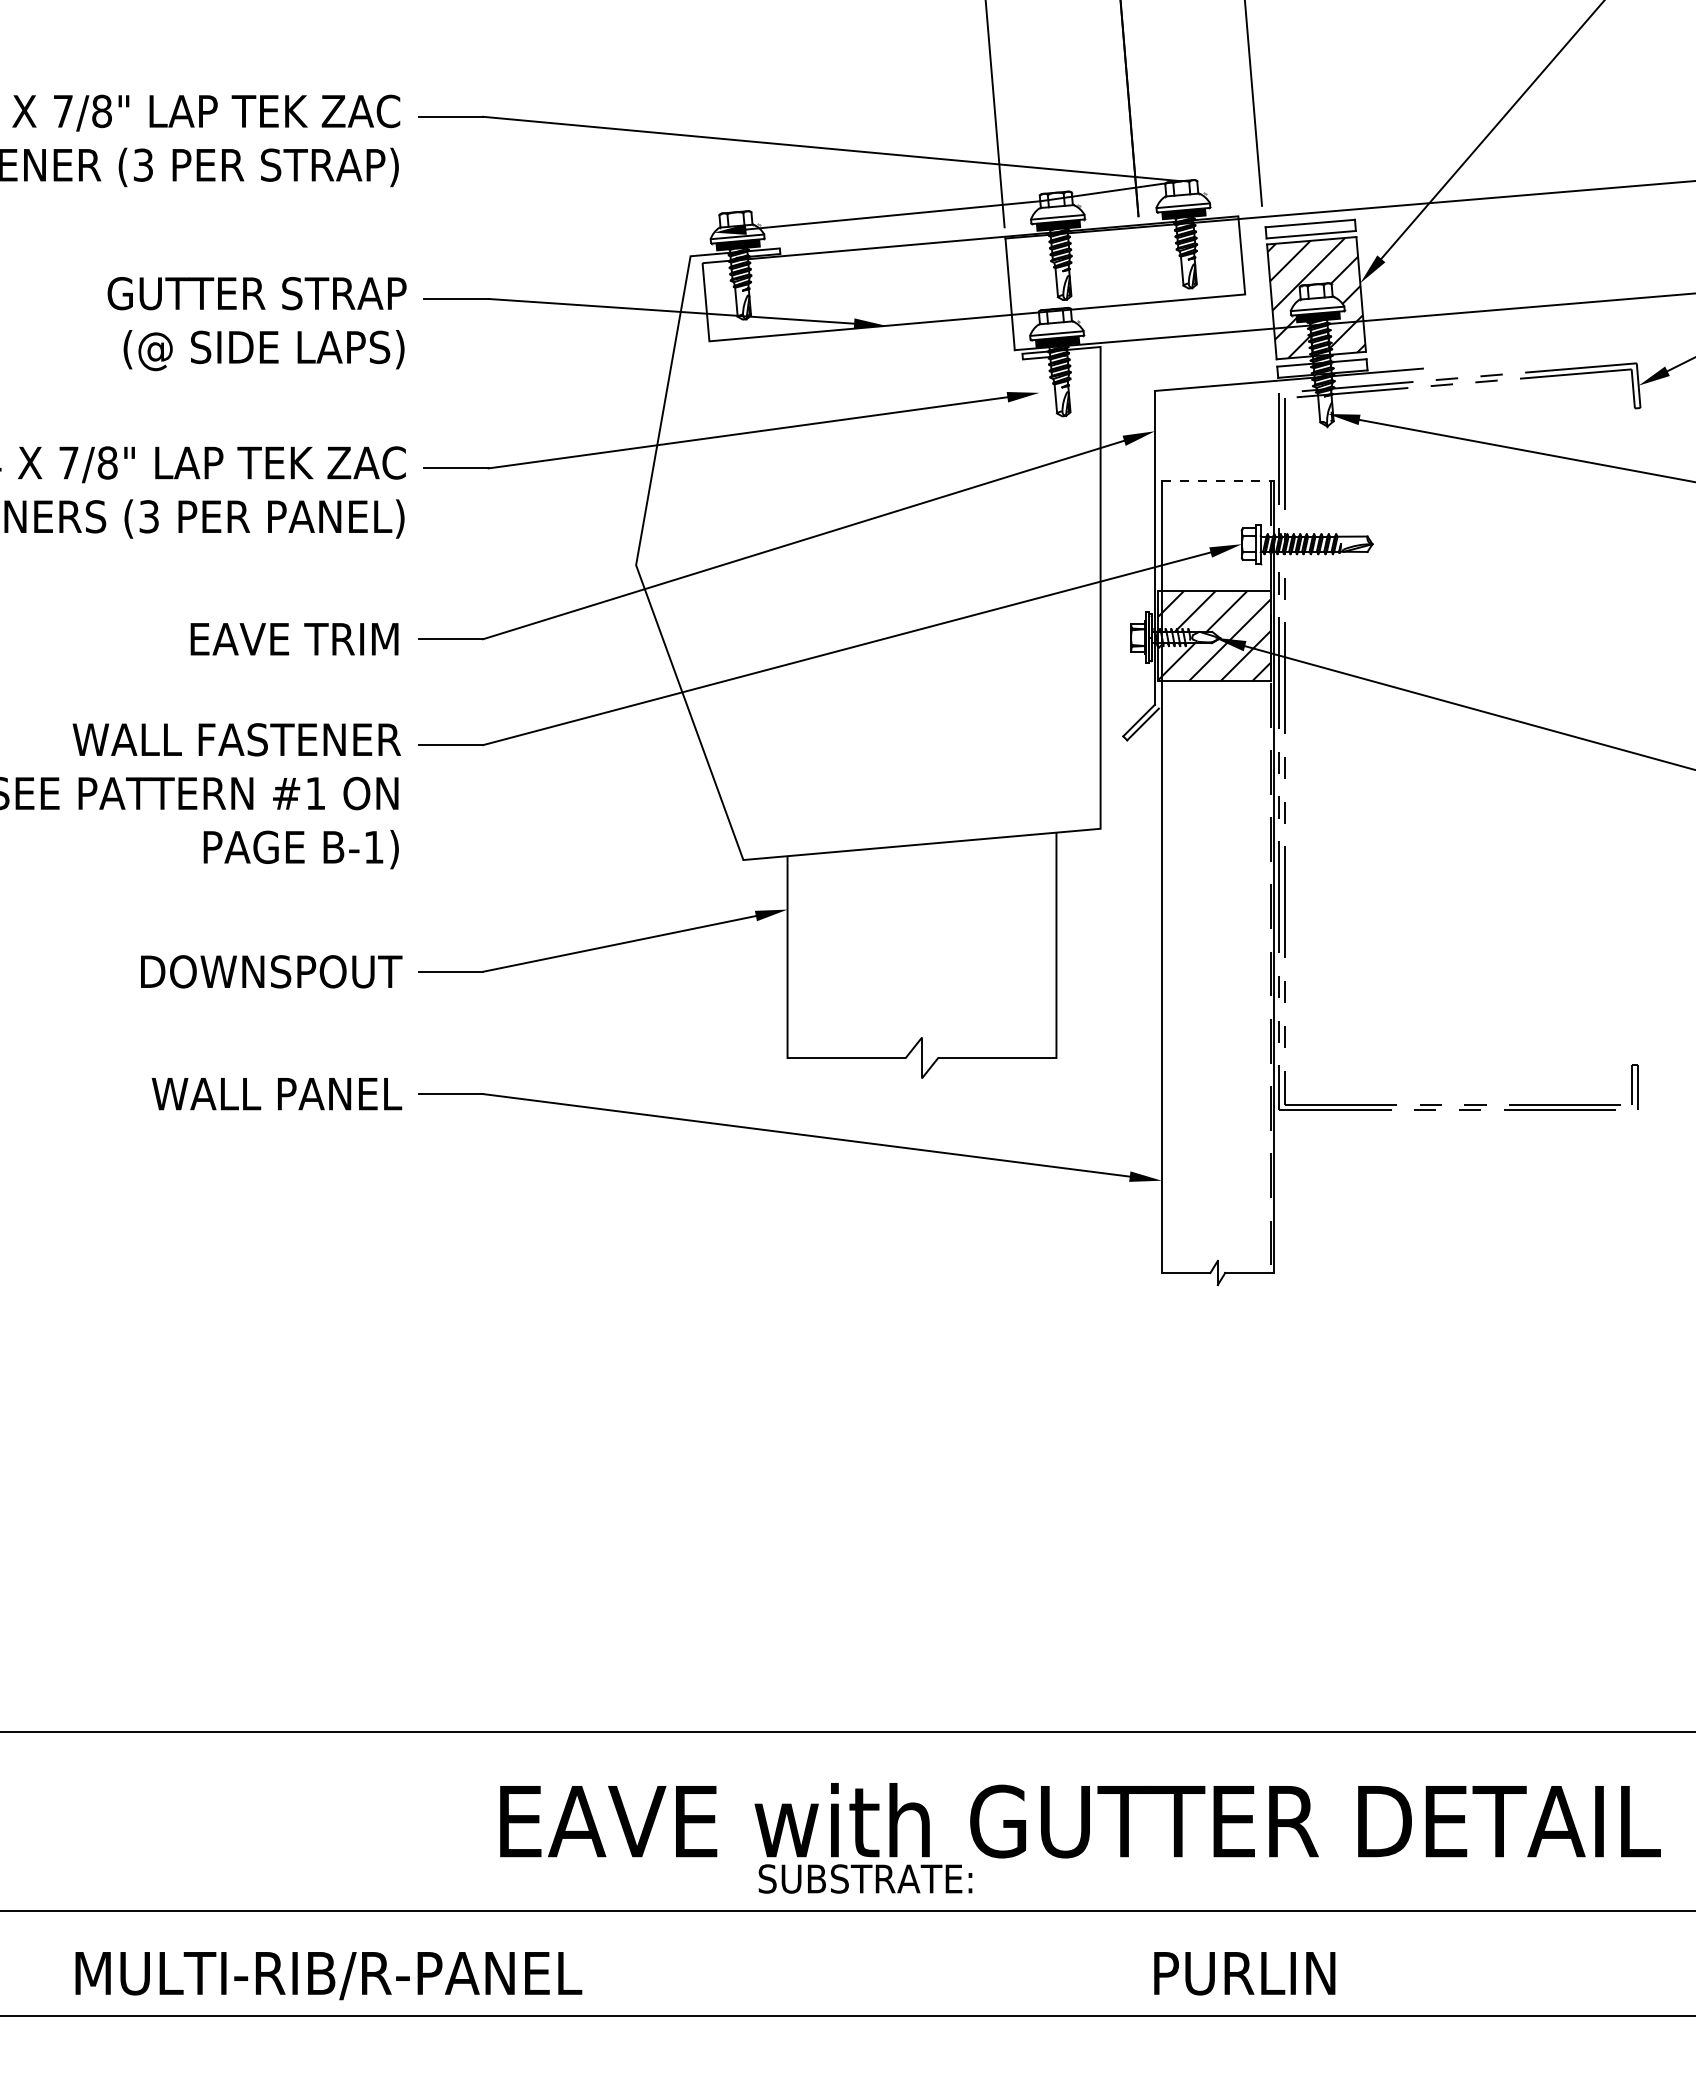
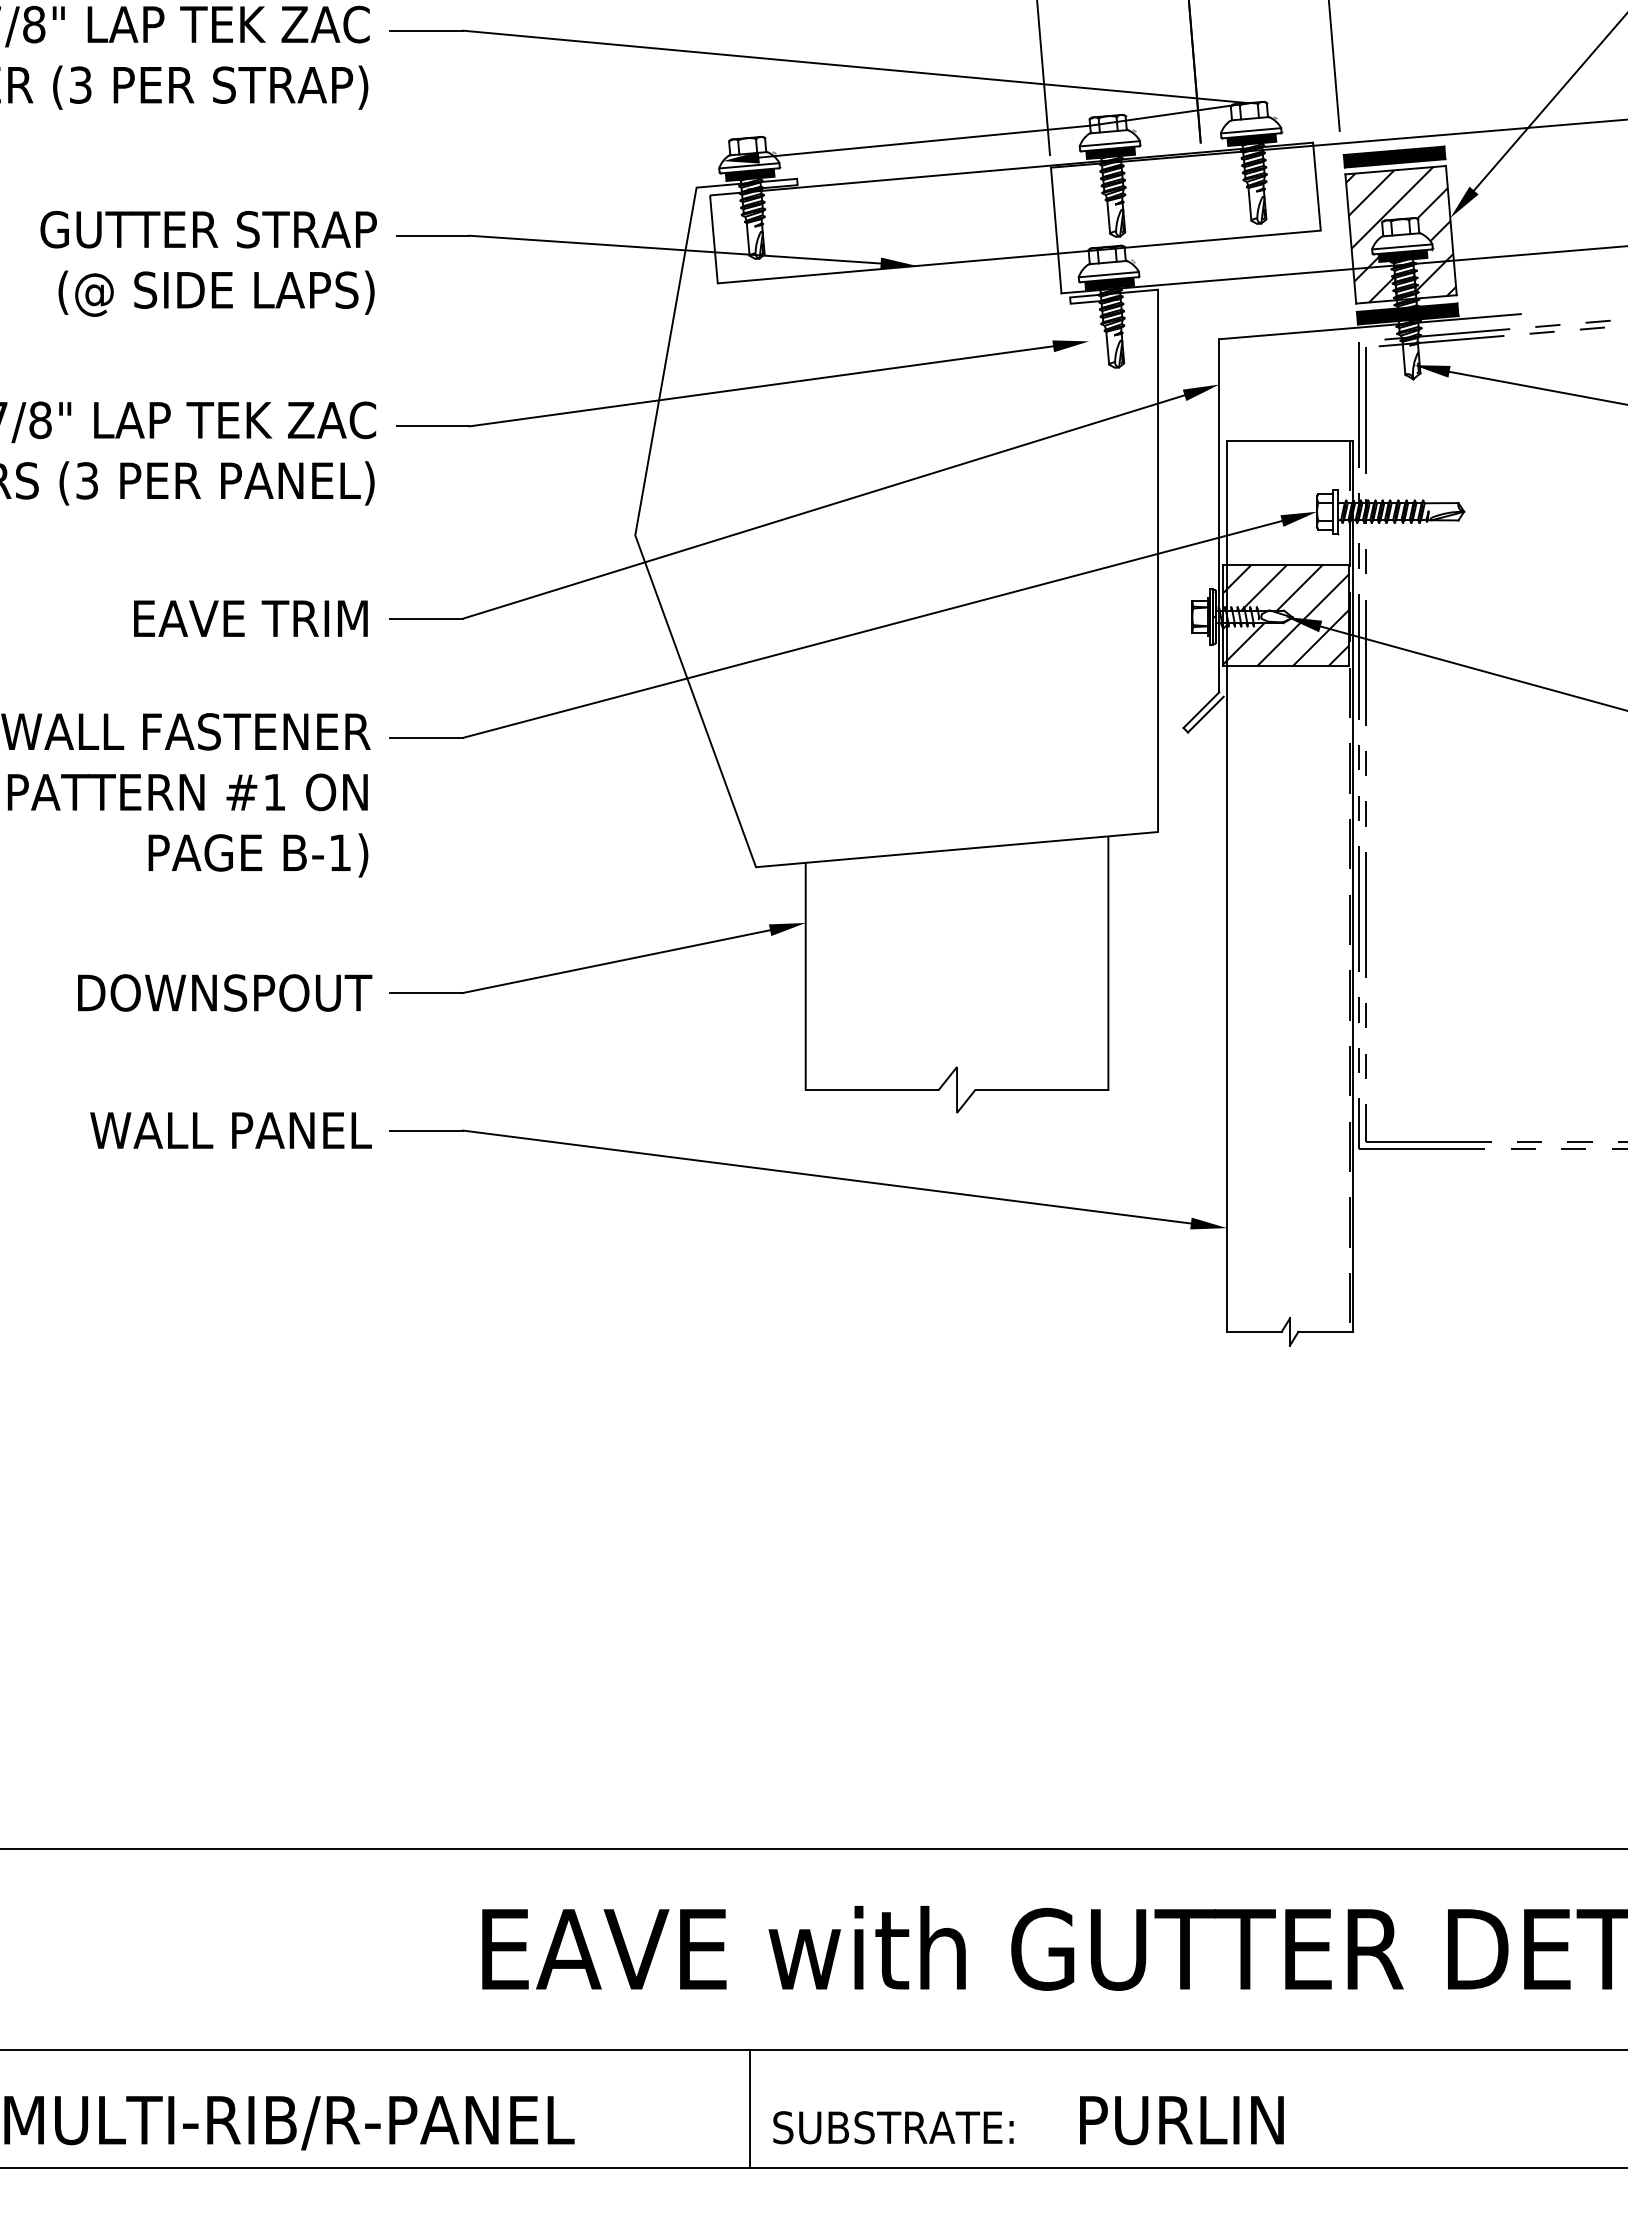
fill: (1310, 228) -> (1394, 156), added
fill: (1322, 368) -> (1407, 313), added
line: (1218, 481) -> (1290, 441), dashed -> solid
text: (865, 1878) -> (893, 2127), moved
line: (738, 1963) -> (750, 2109), added
text: (1244, 1973) -> (1181, 2120), moved

